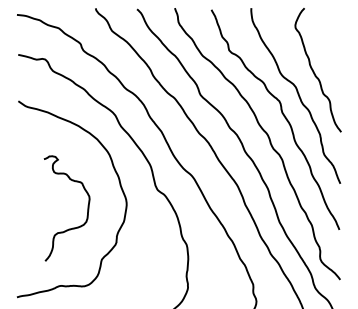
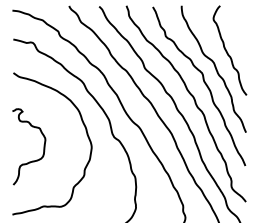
curve: (72, 227) -> (33, 160), moved

